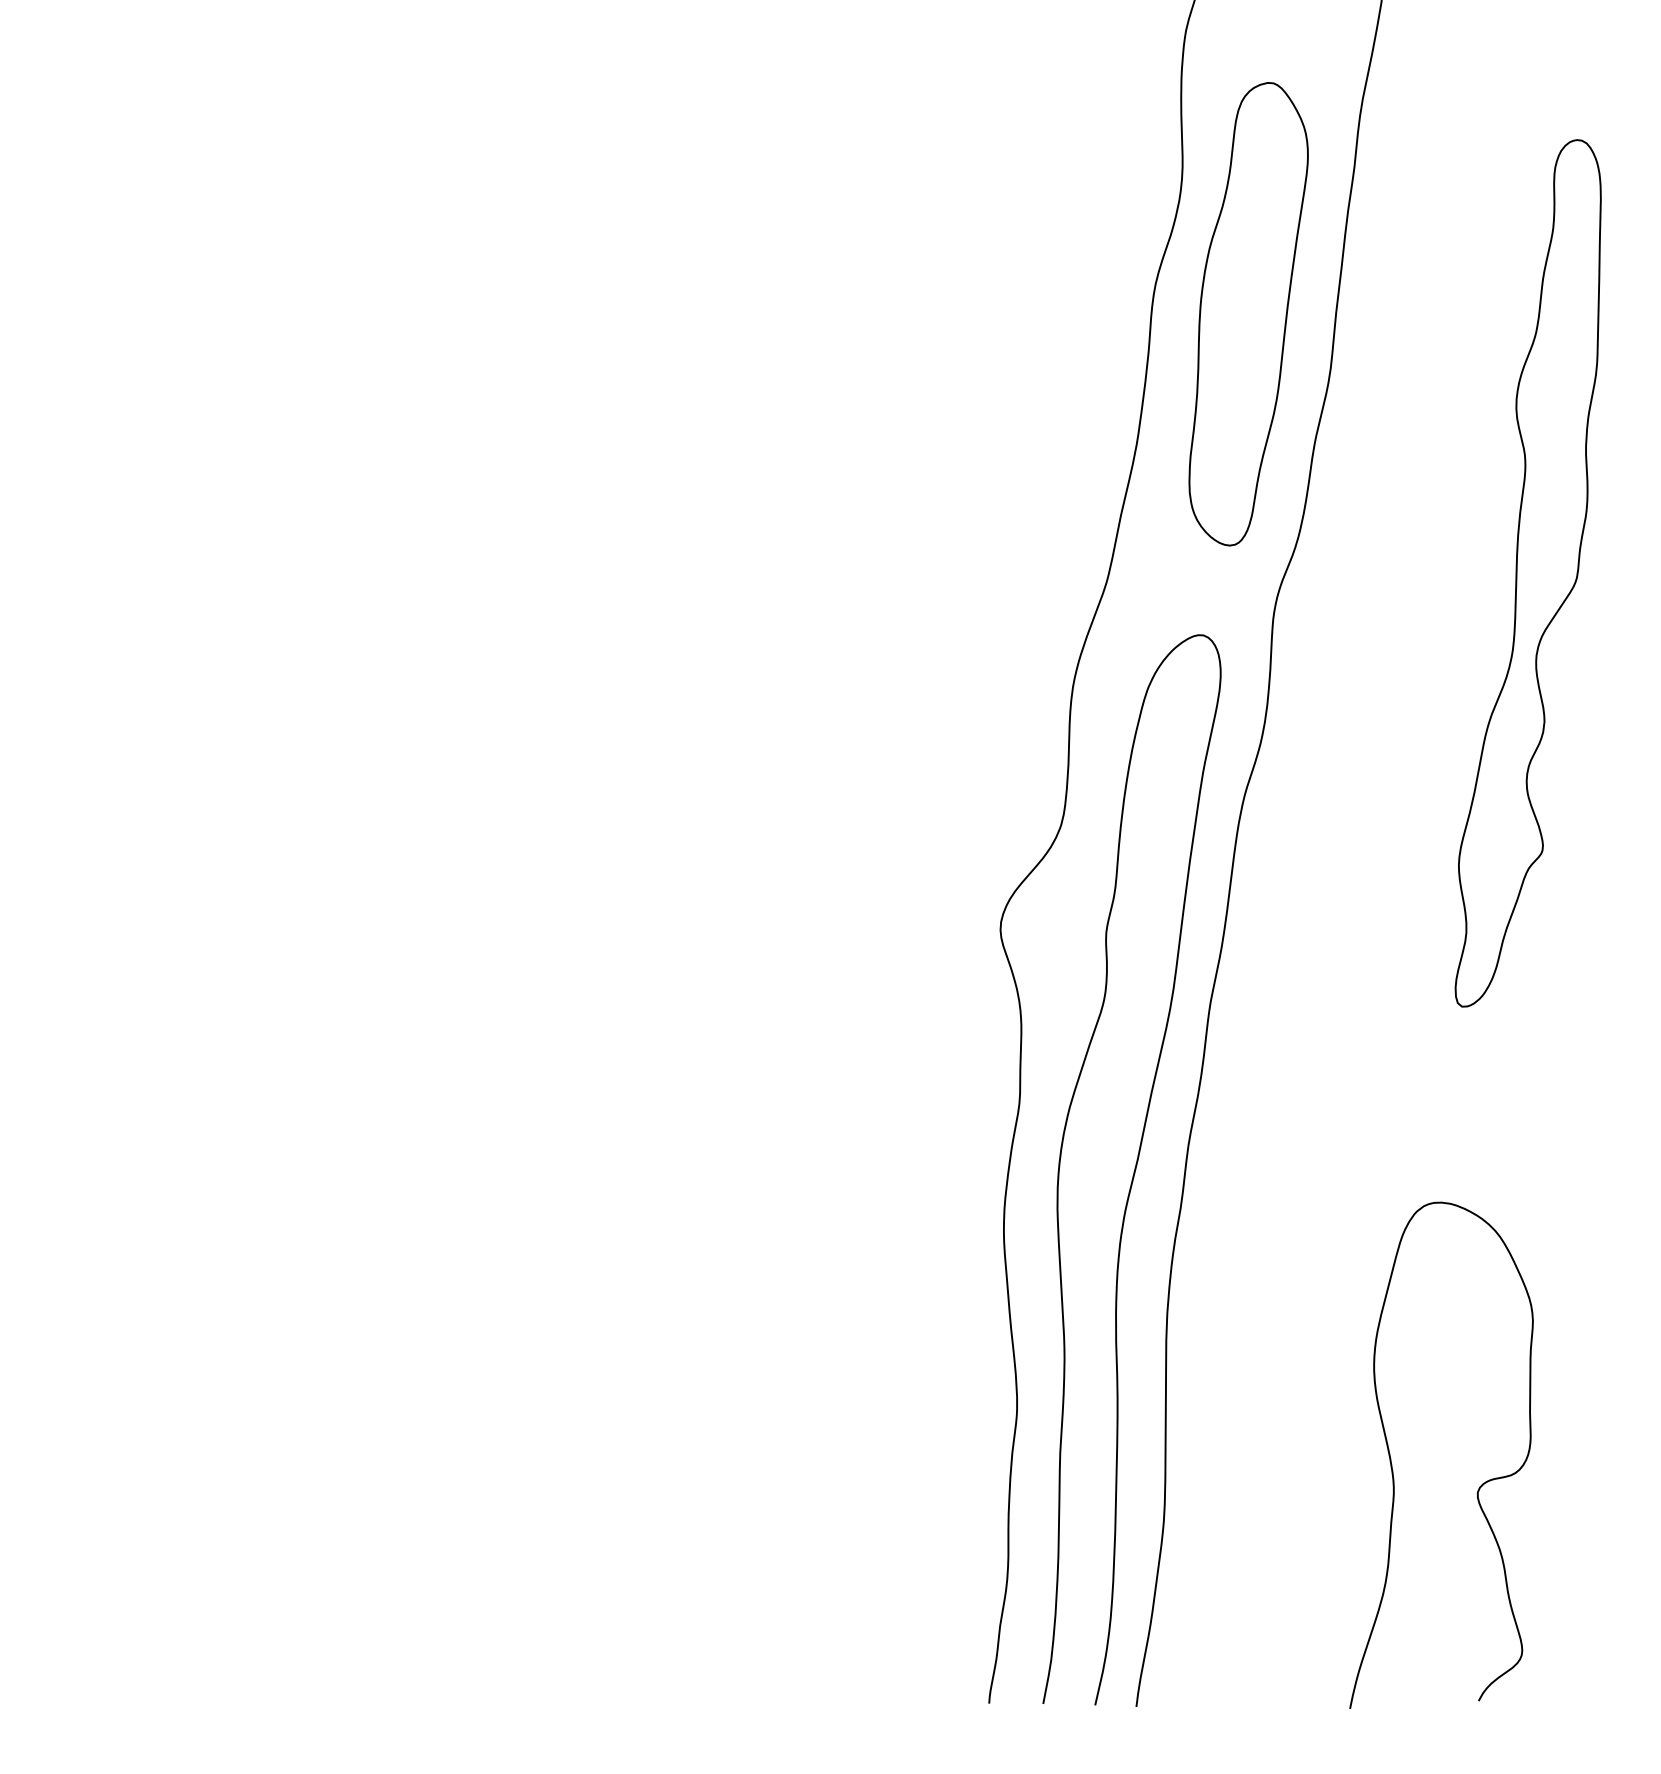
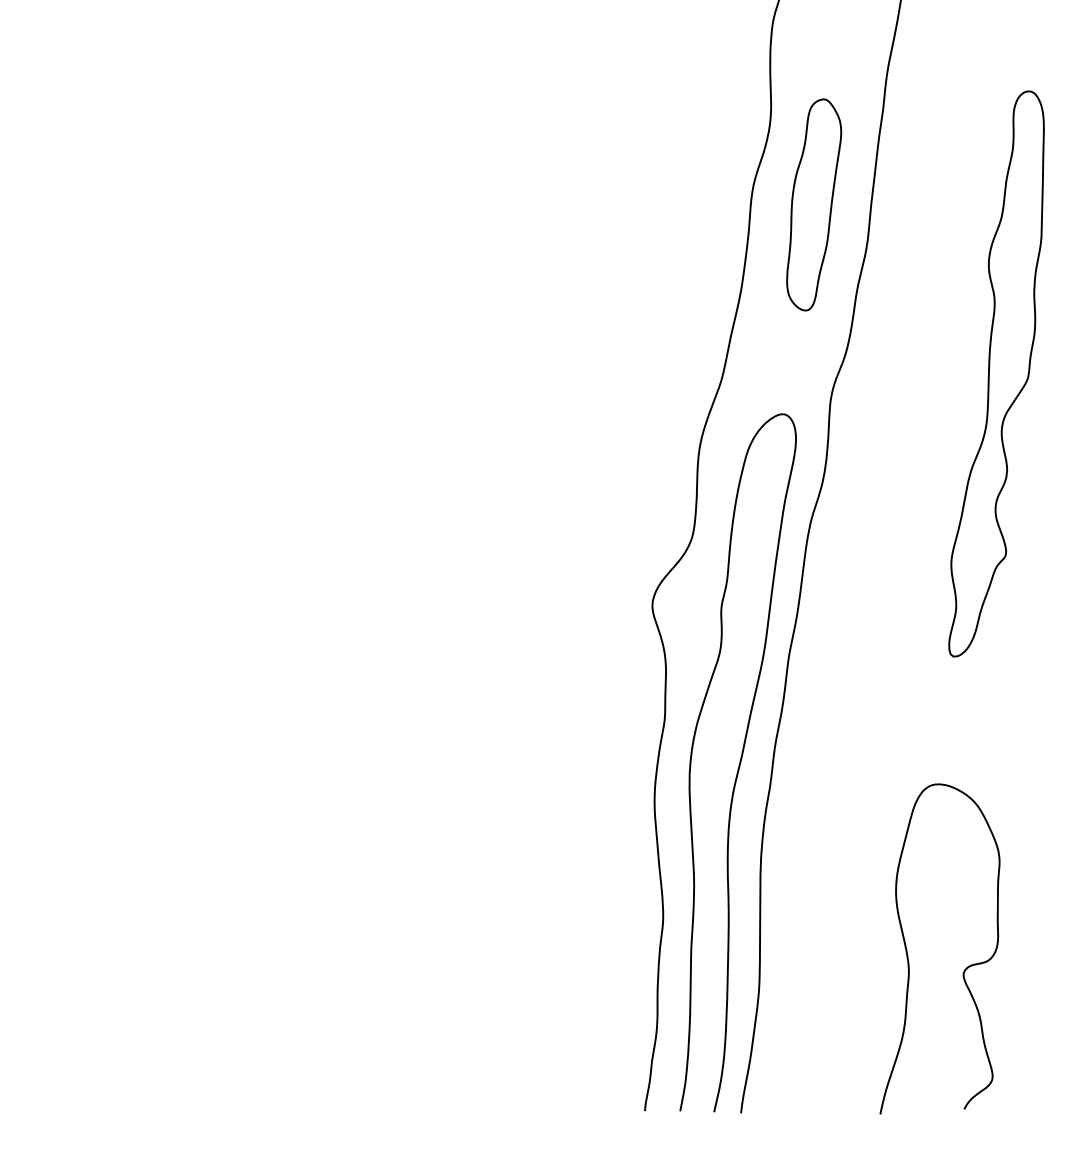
part: (1247, 313) -> (813, 204), size x0.7

